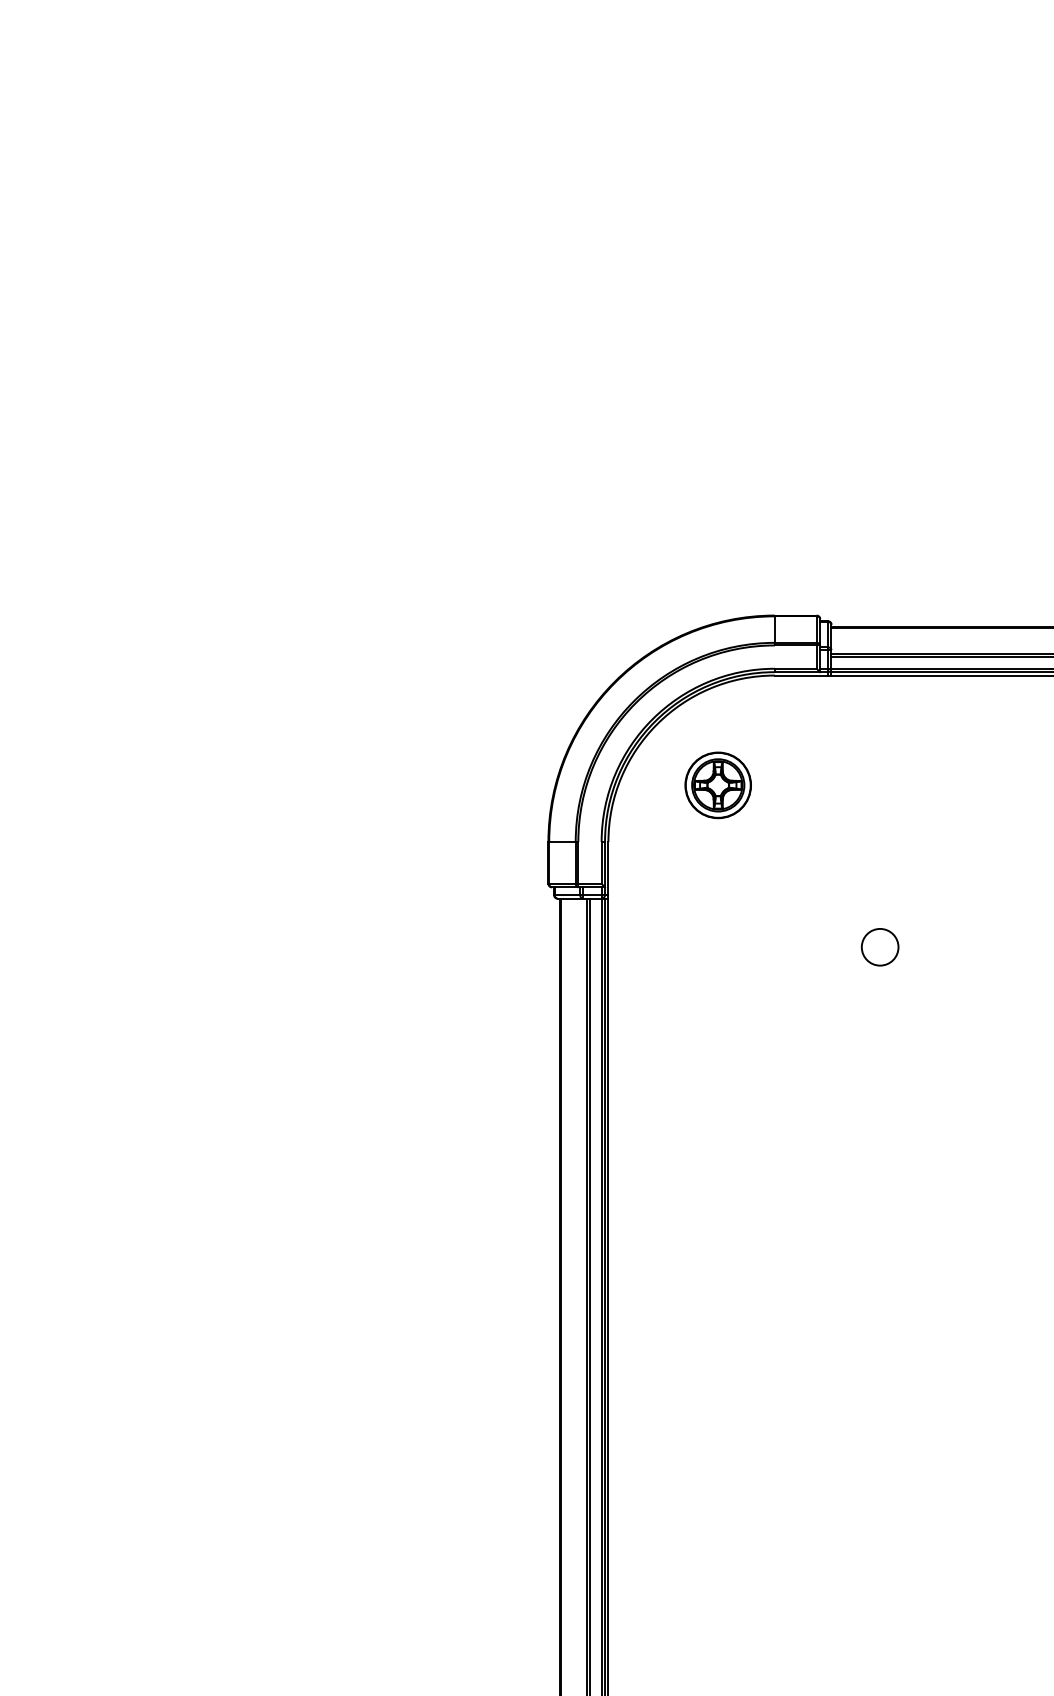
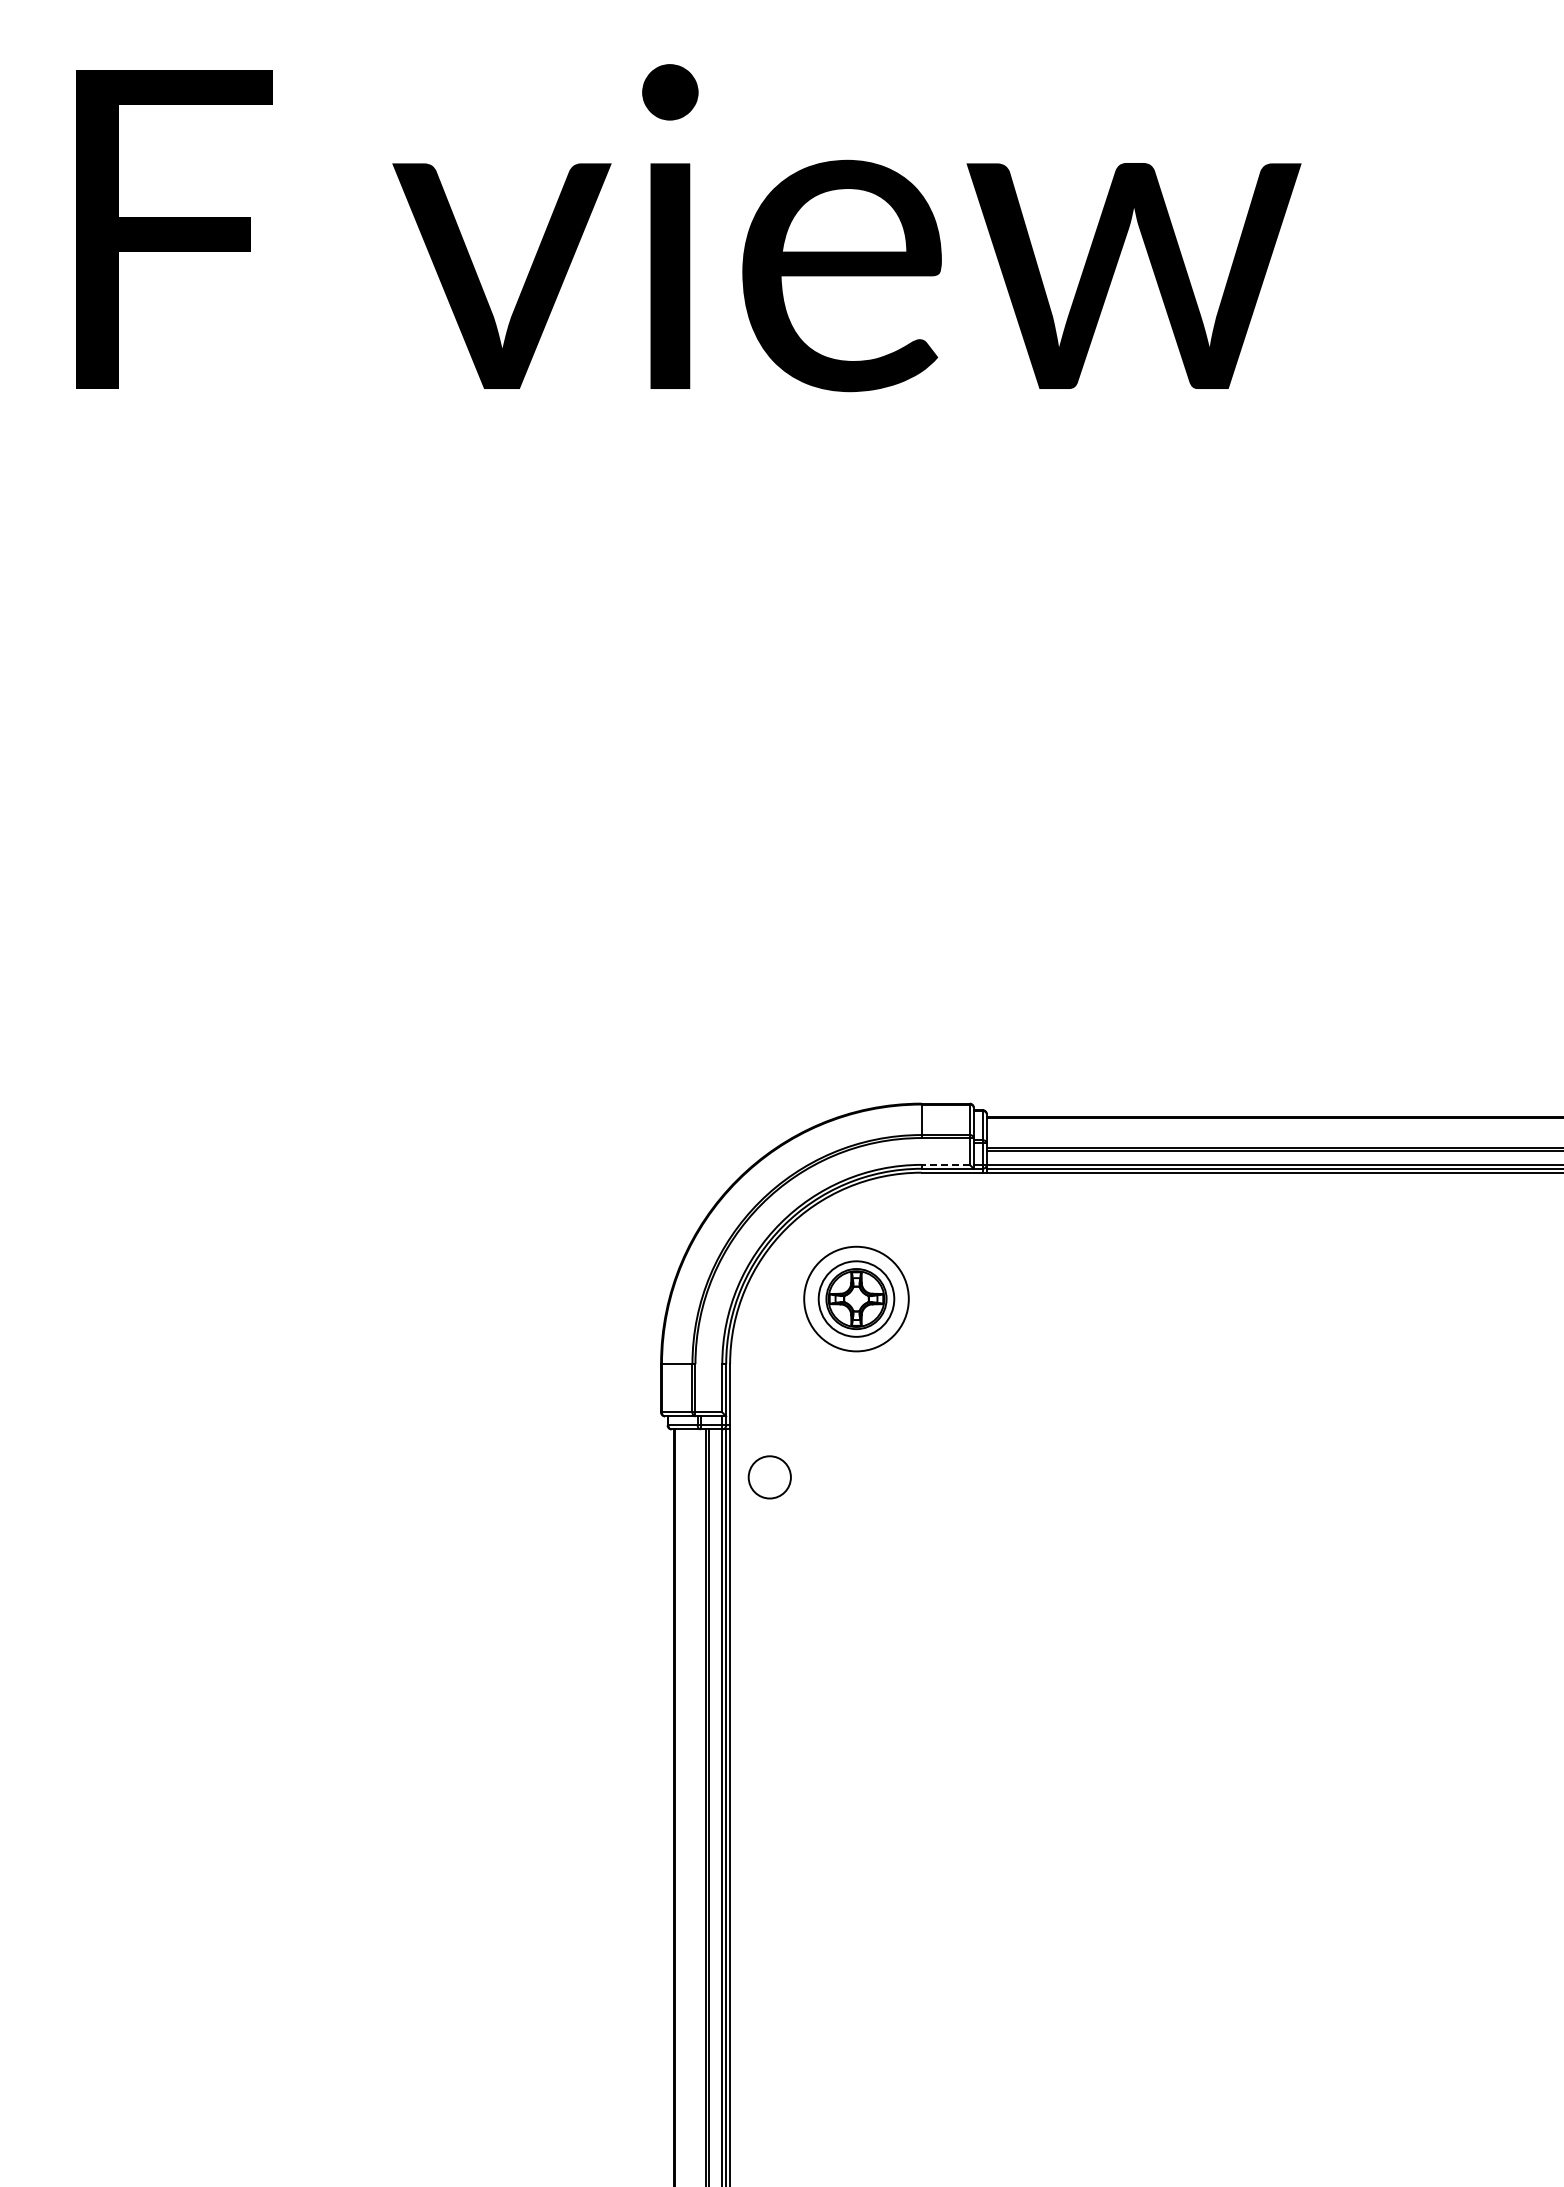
line: (795, 668) -> (945, 1164), solid -> dashed
circle: (718, 784) -> (856, 1298), size x1.4
circle: (879, 947) -> (769, 1477), moved

